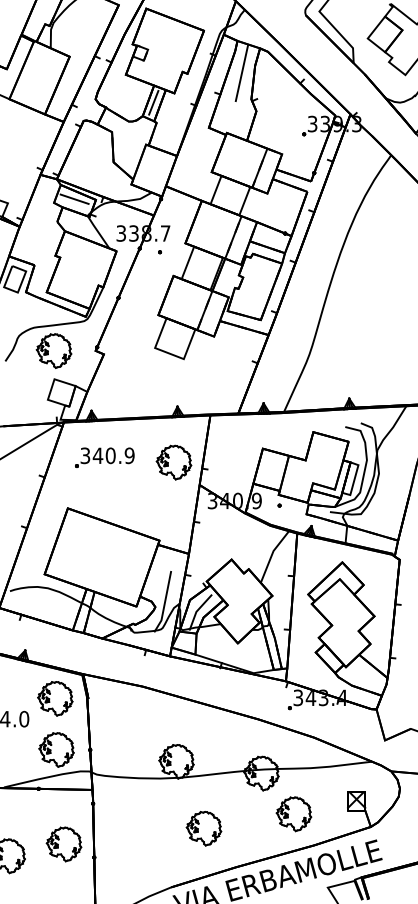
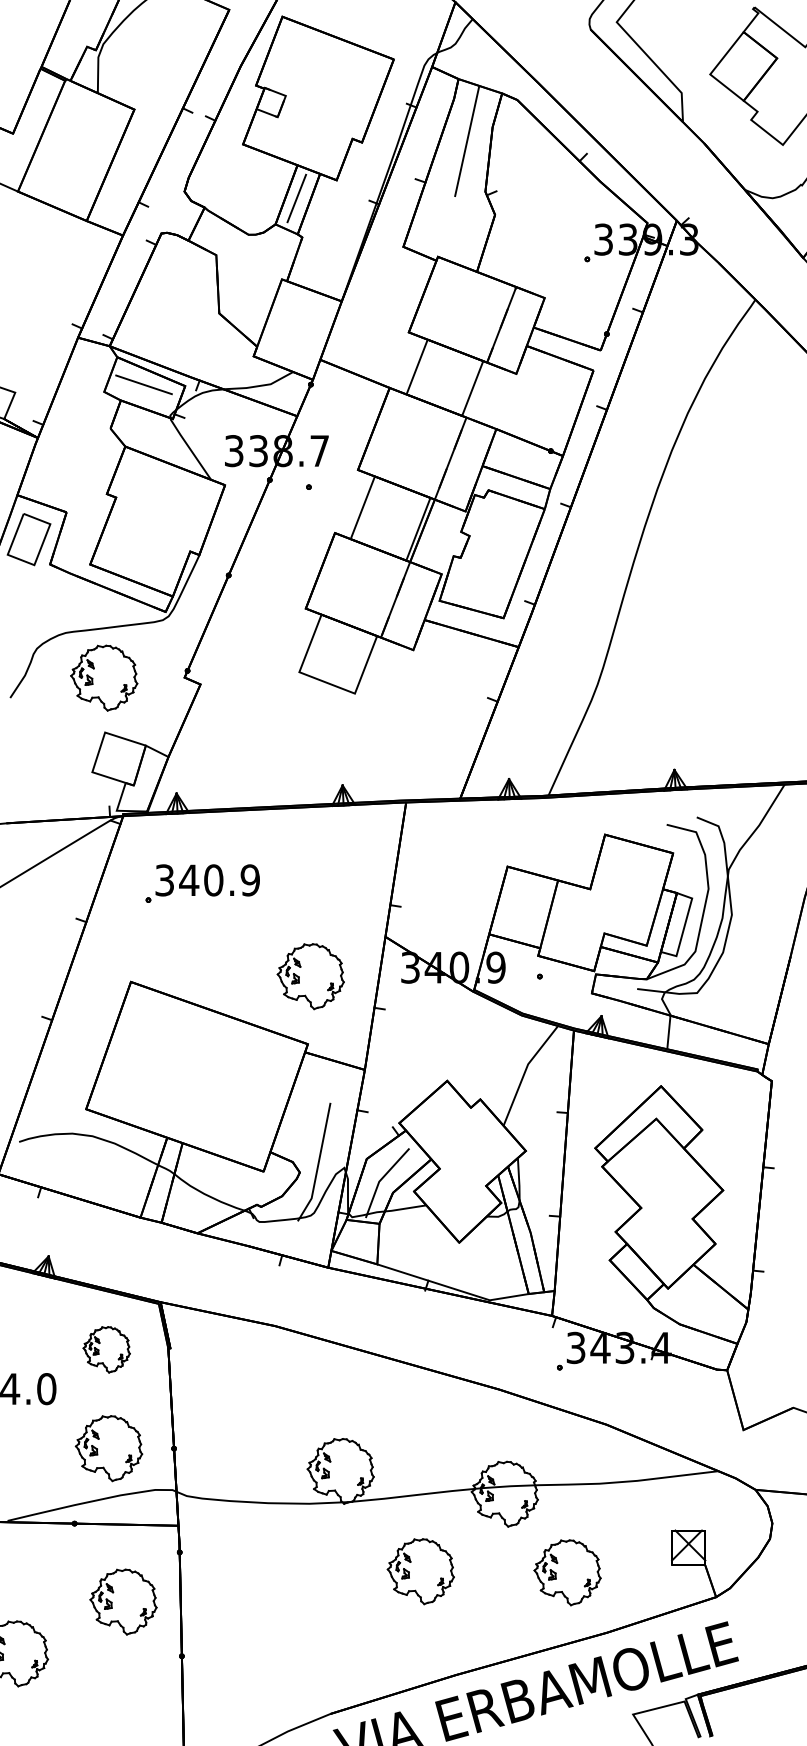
part: (173, 462) -> (309, 976), moved
part: (55, 698) -> (107, 1349), size x0.7
part: (203, 828) -> (419, 1571), moved
part: (63, 844) -> (122, 1602), moved

